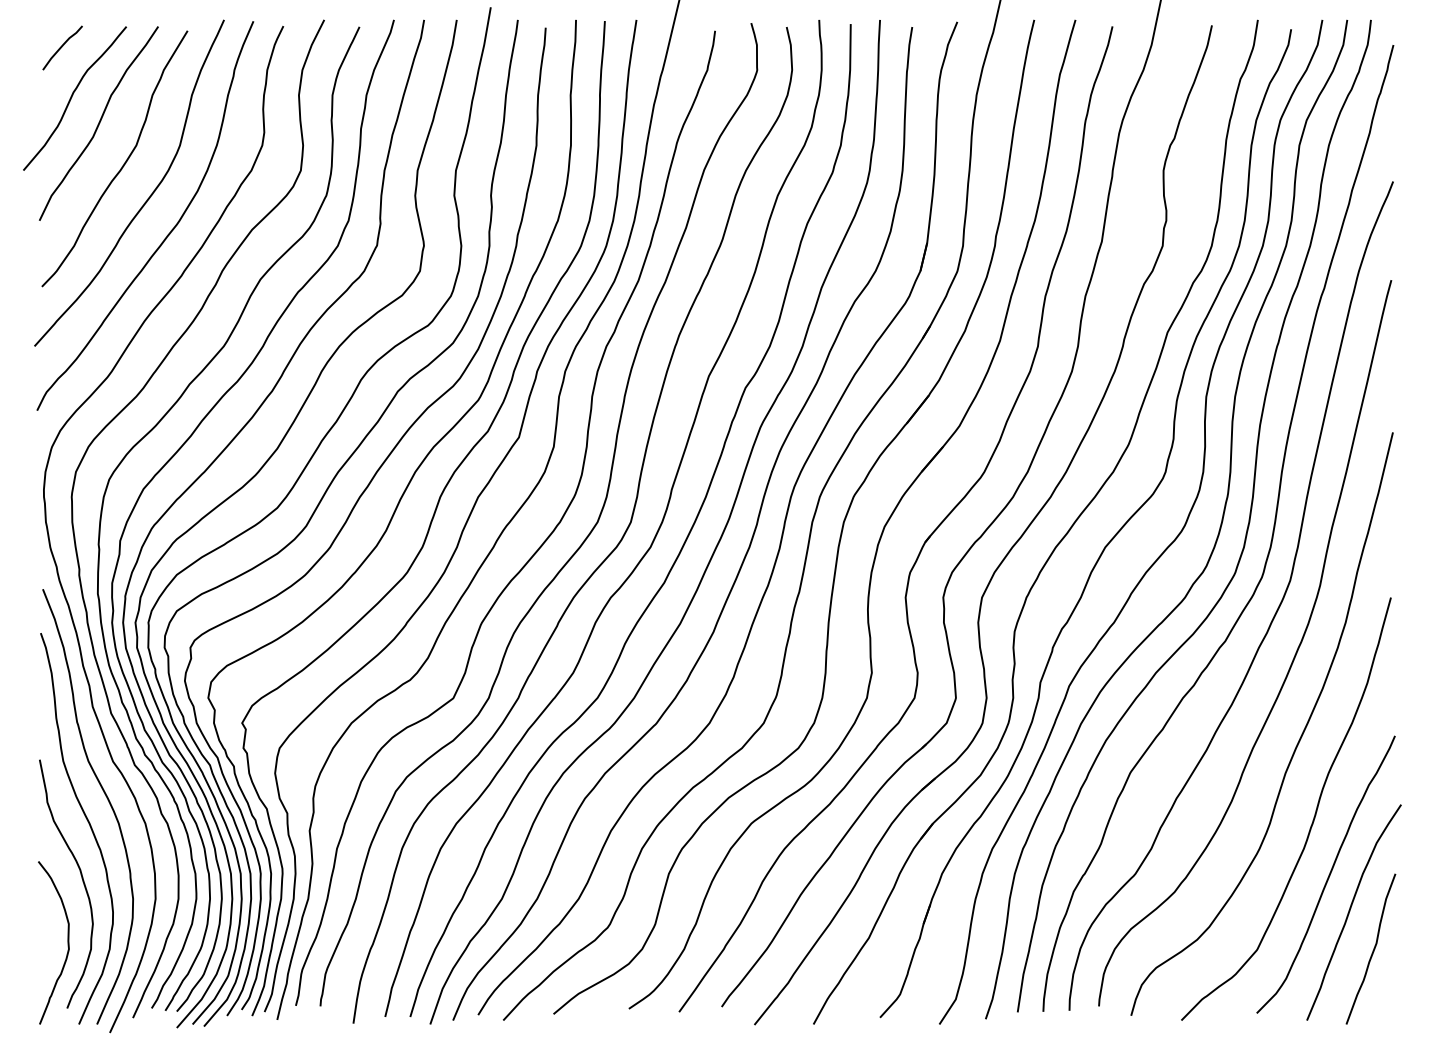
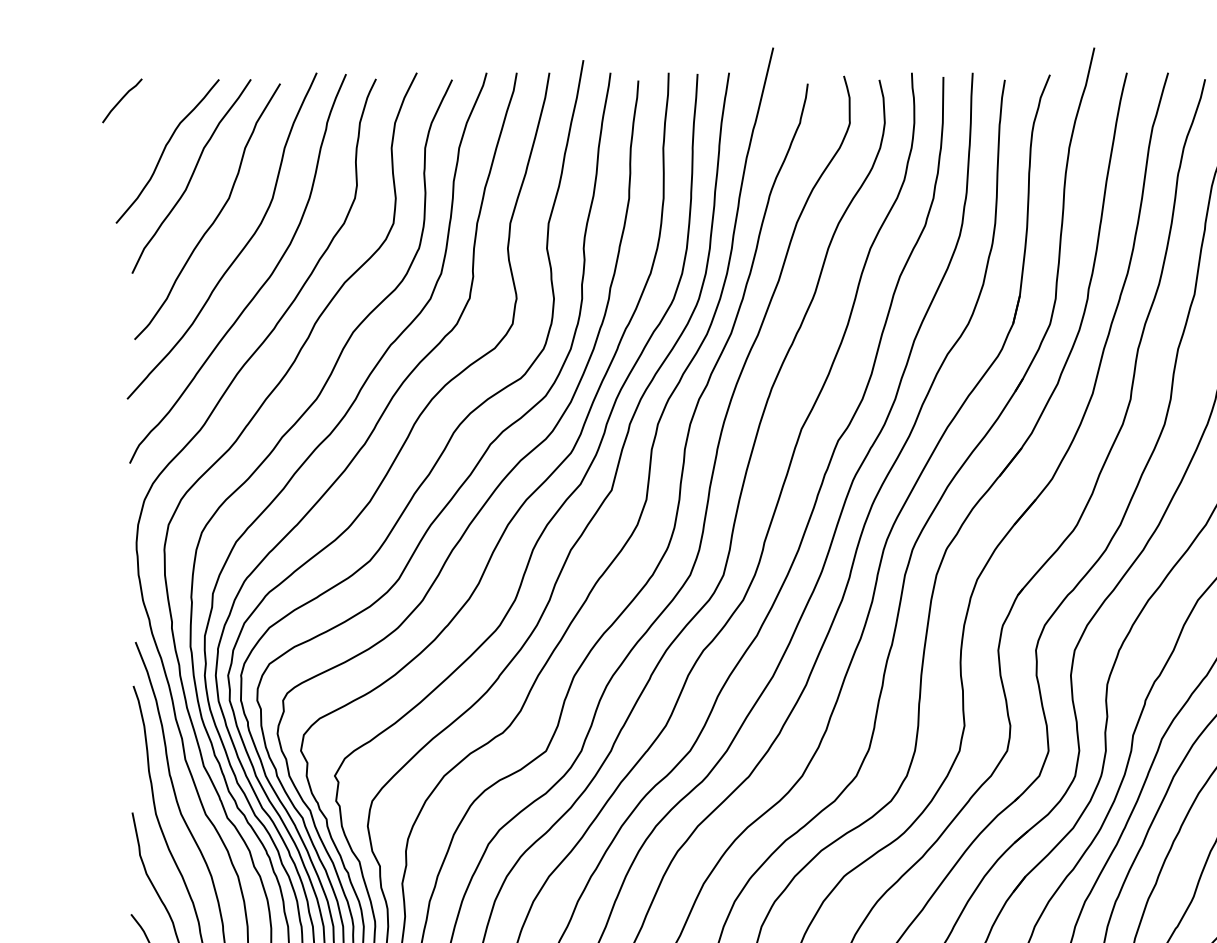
curve: (62, 47) -> (122, 100), moved

